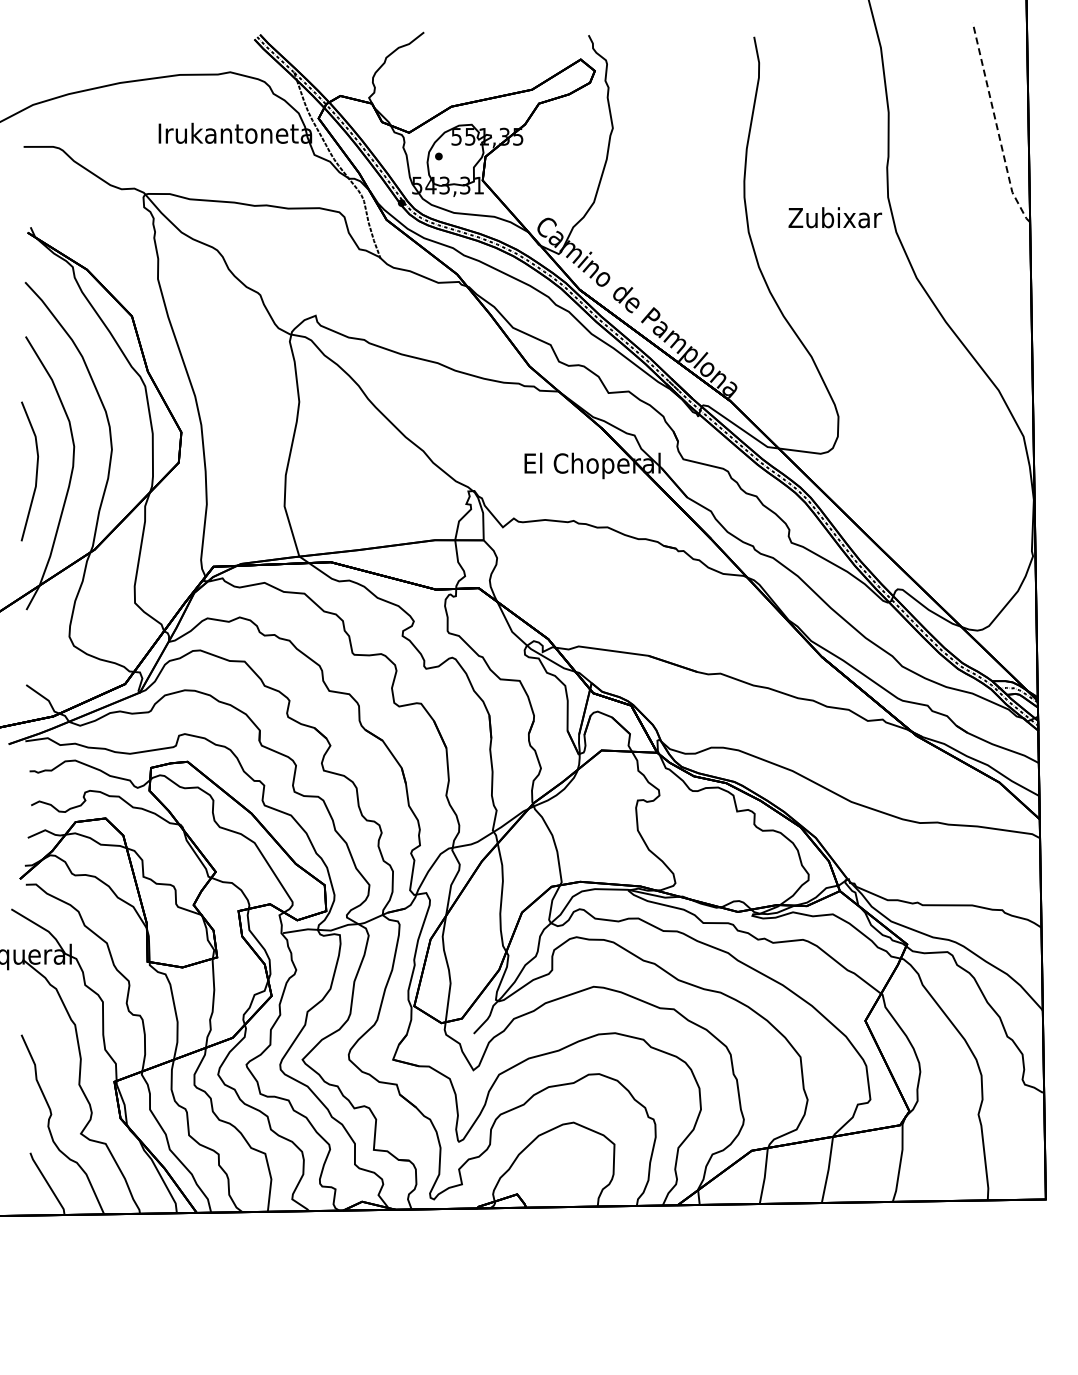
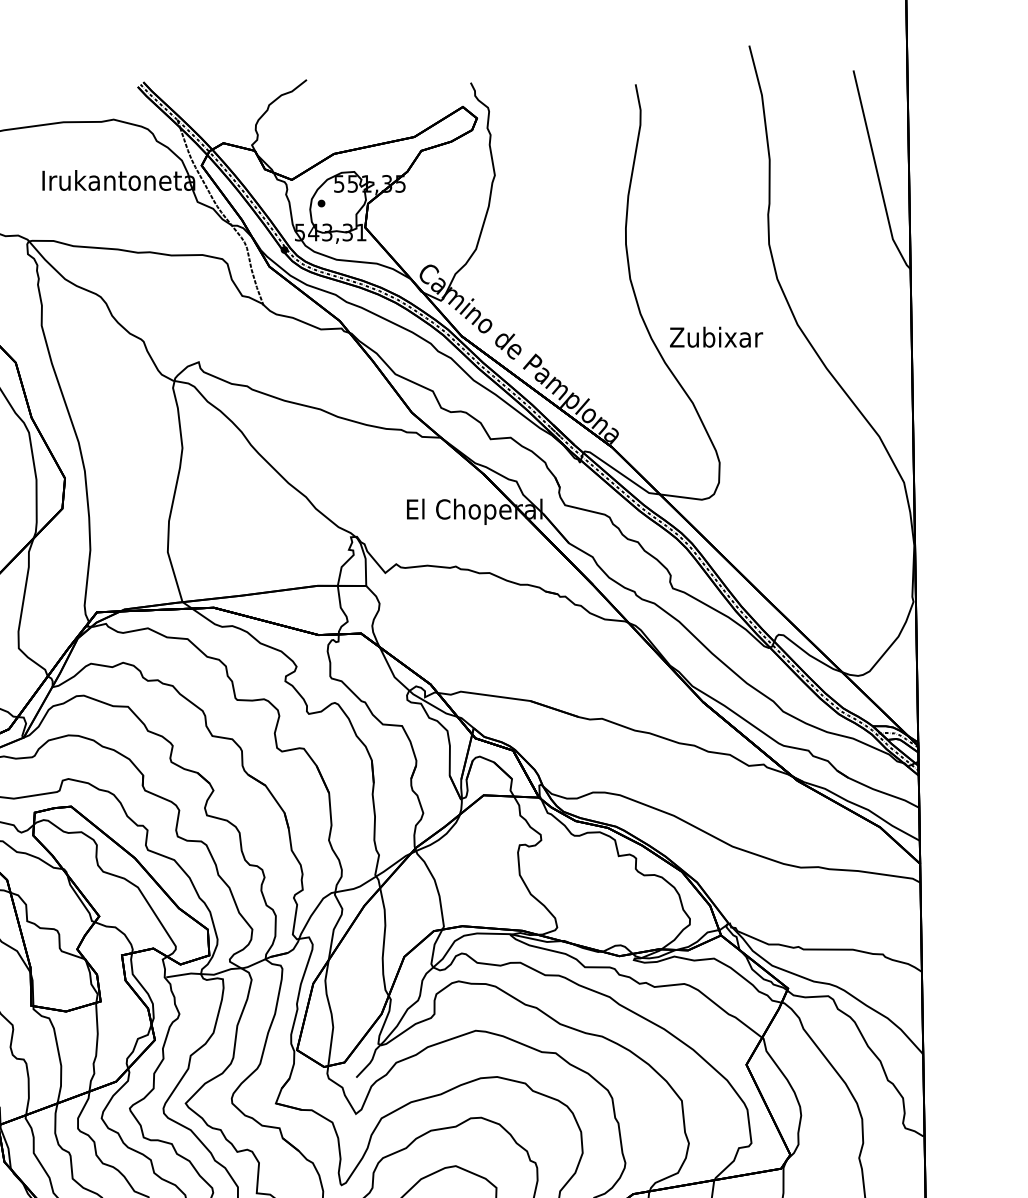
line: (996, 125) -> (877, 172), dashed -> solid
text: (835, 217) -> (716, 337), moved

